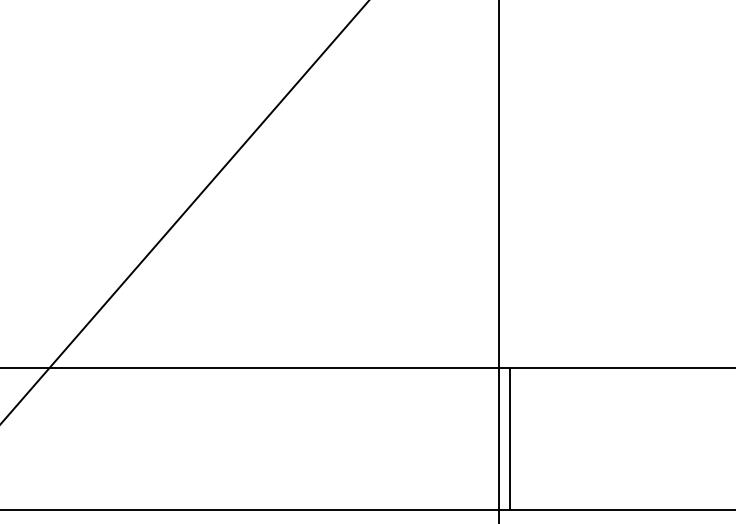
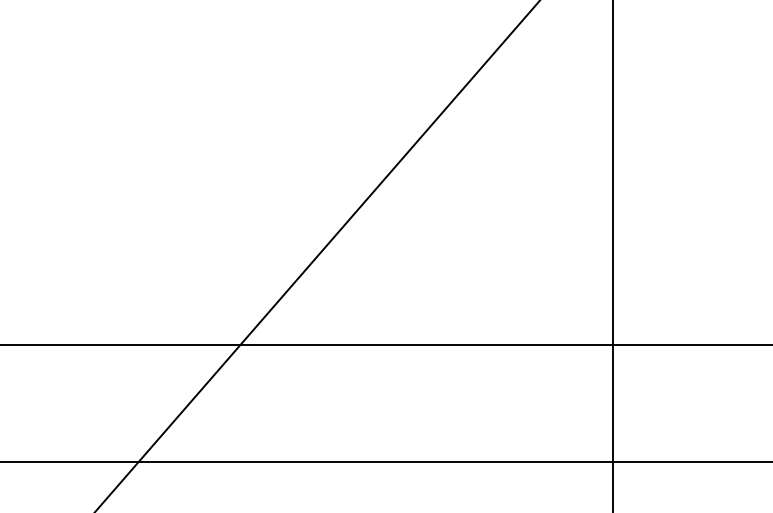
line: (510, 439) -> (622, 403), removed

